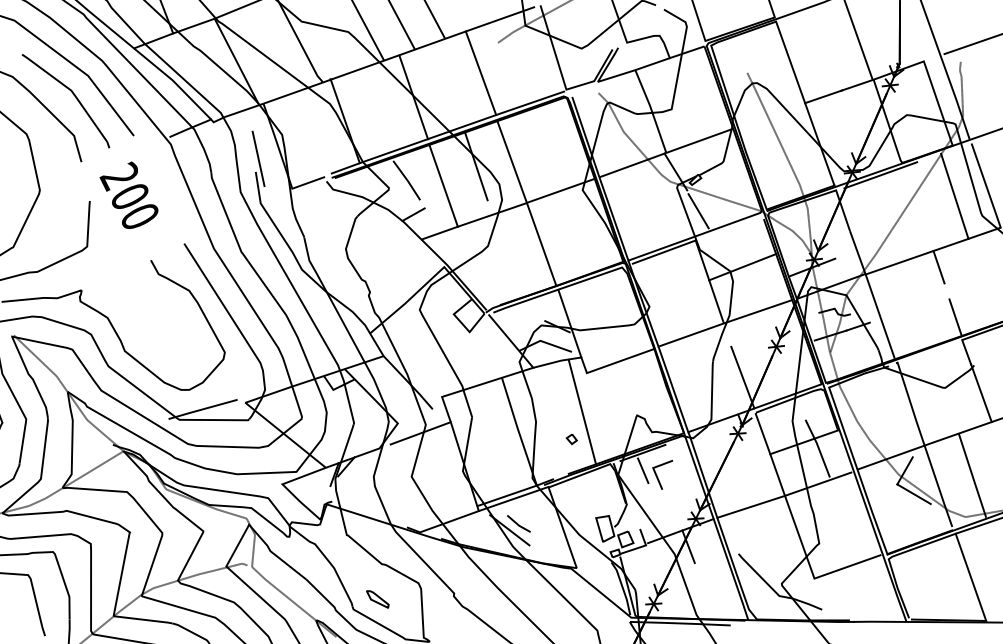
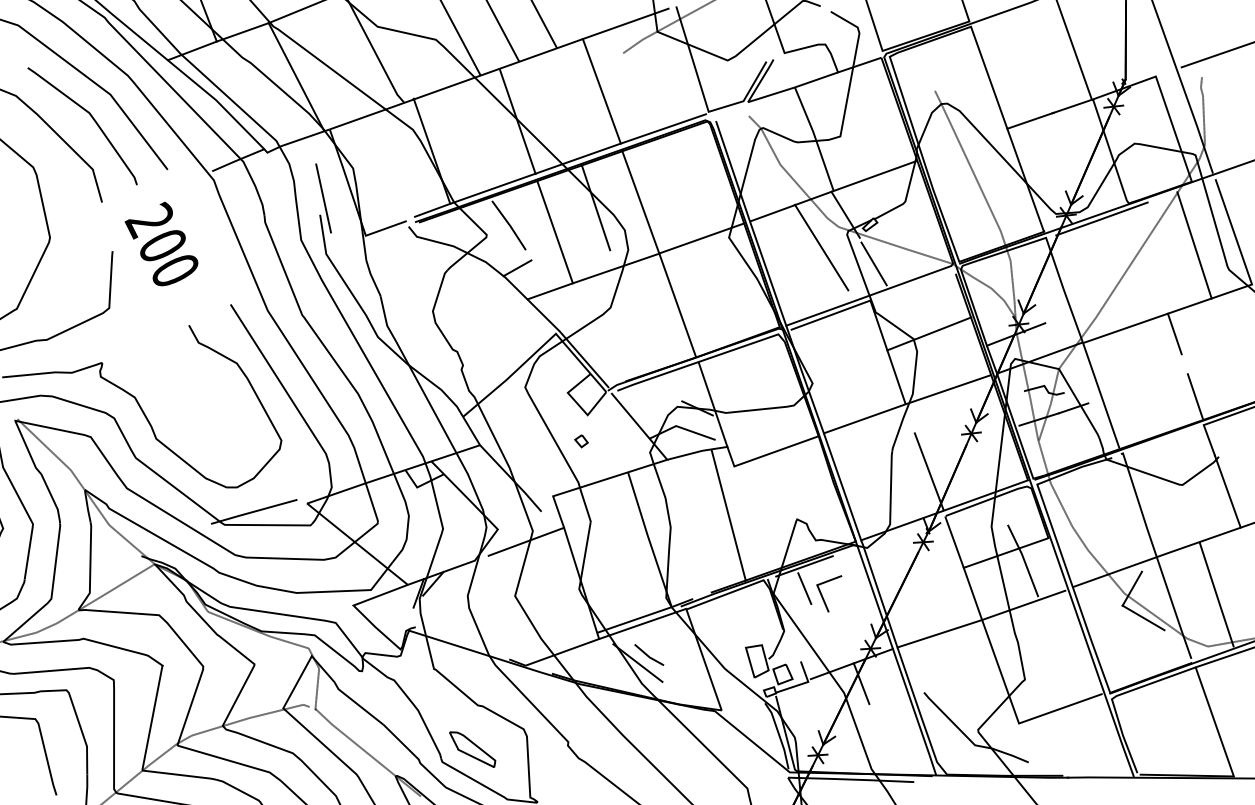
line: (656, 198) -> (821, 247), added
part: (571, 439) -> (581, 441), moved
part: (377, 599) -> (472, 749), size x1.67

